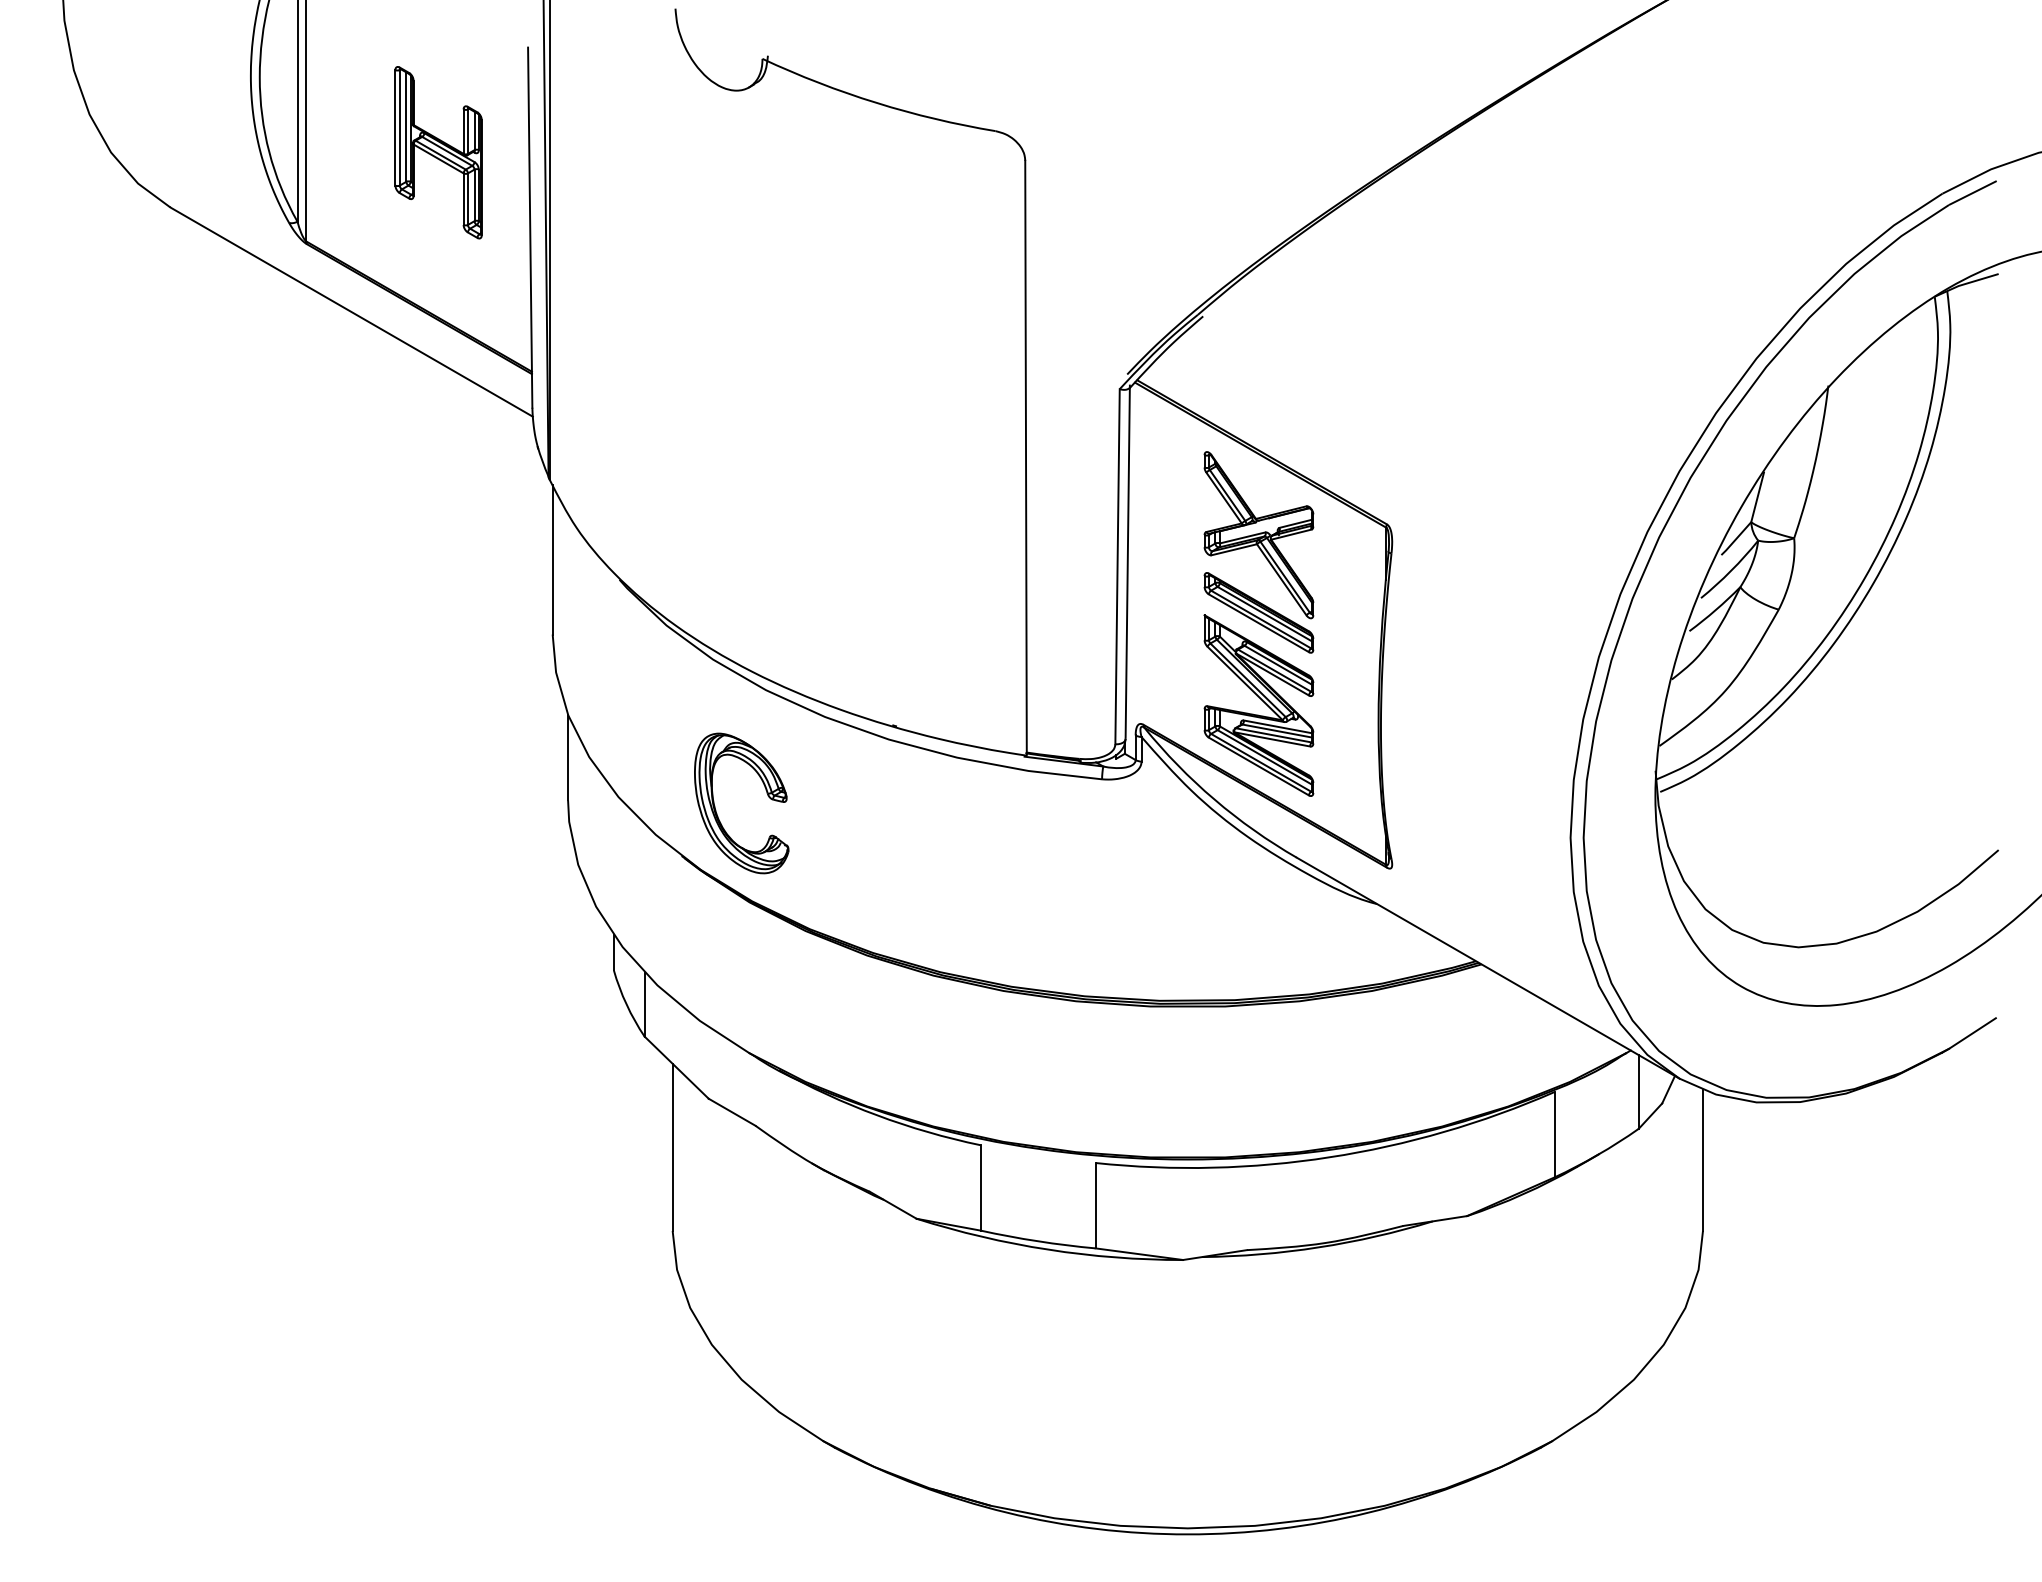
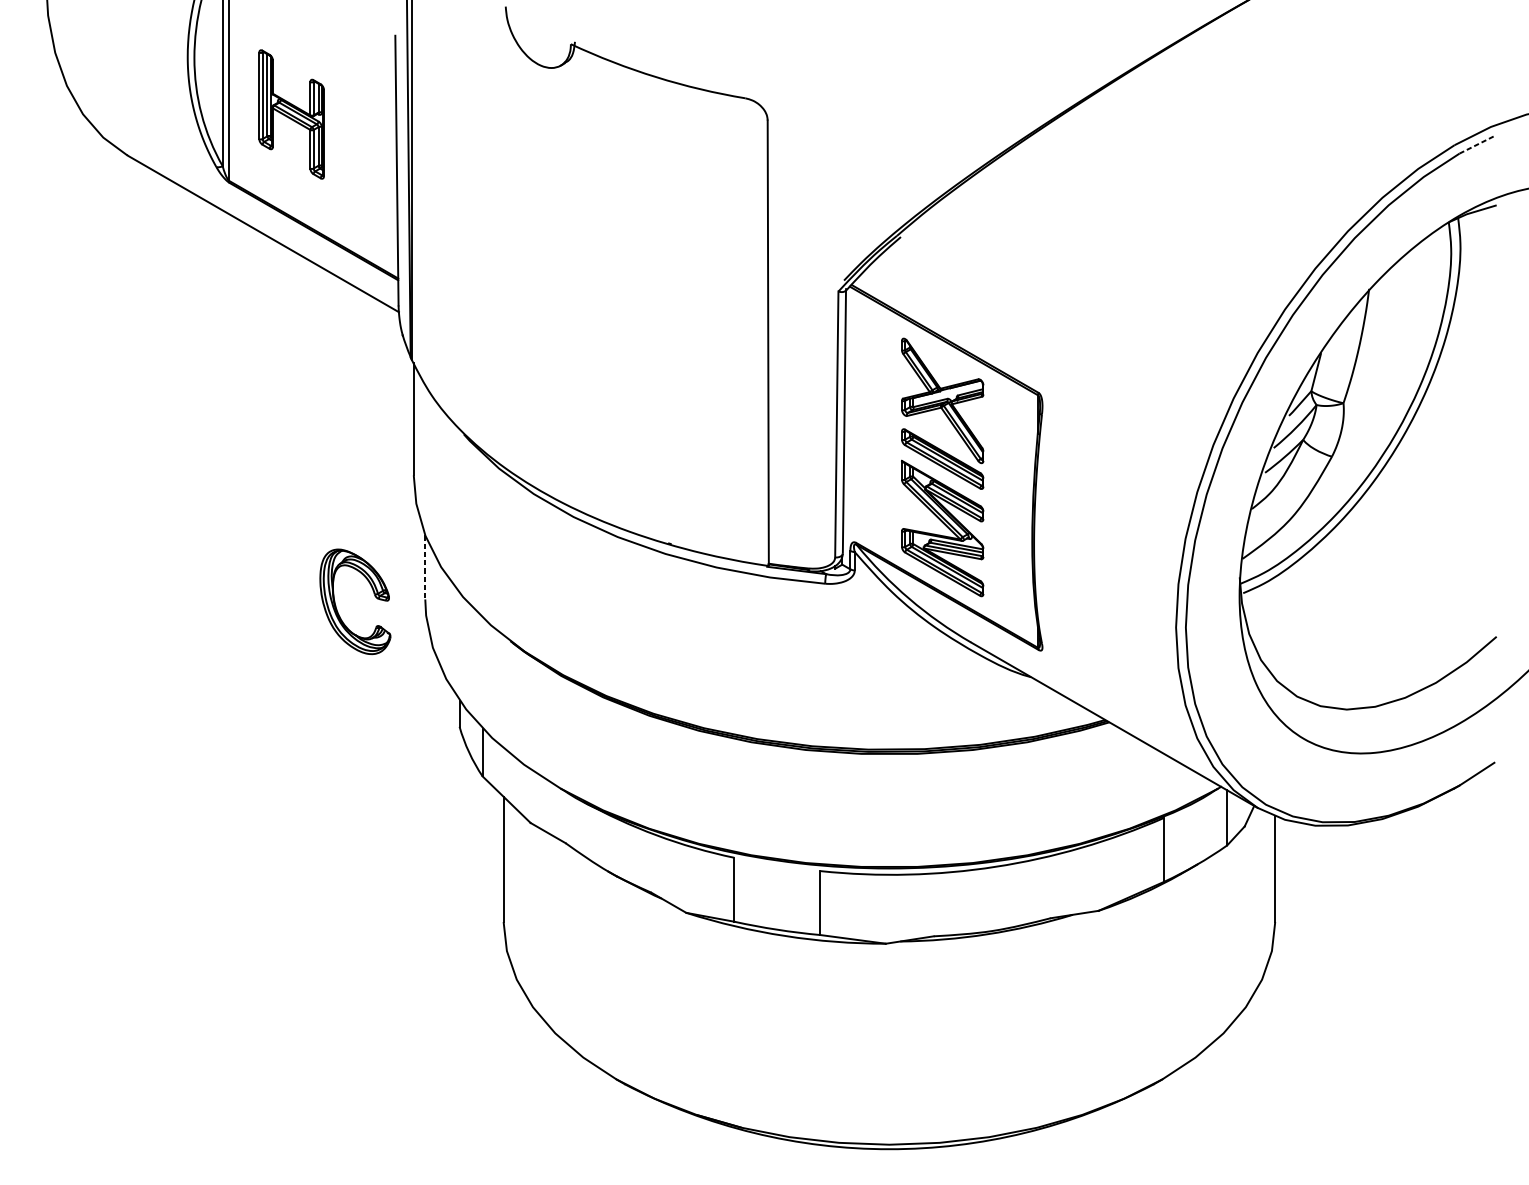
part: (438, 152) -> (291, 114), moved
line: (1972, 193) -> (1477, 145), solid -> dashed
line: (568, 757) -> (425, 567), solid -> dashed
part: (716, 810) -> (336, 607), moved

